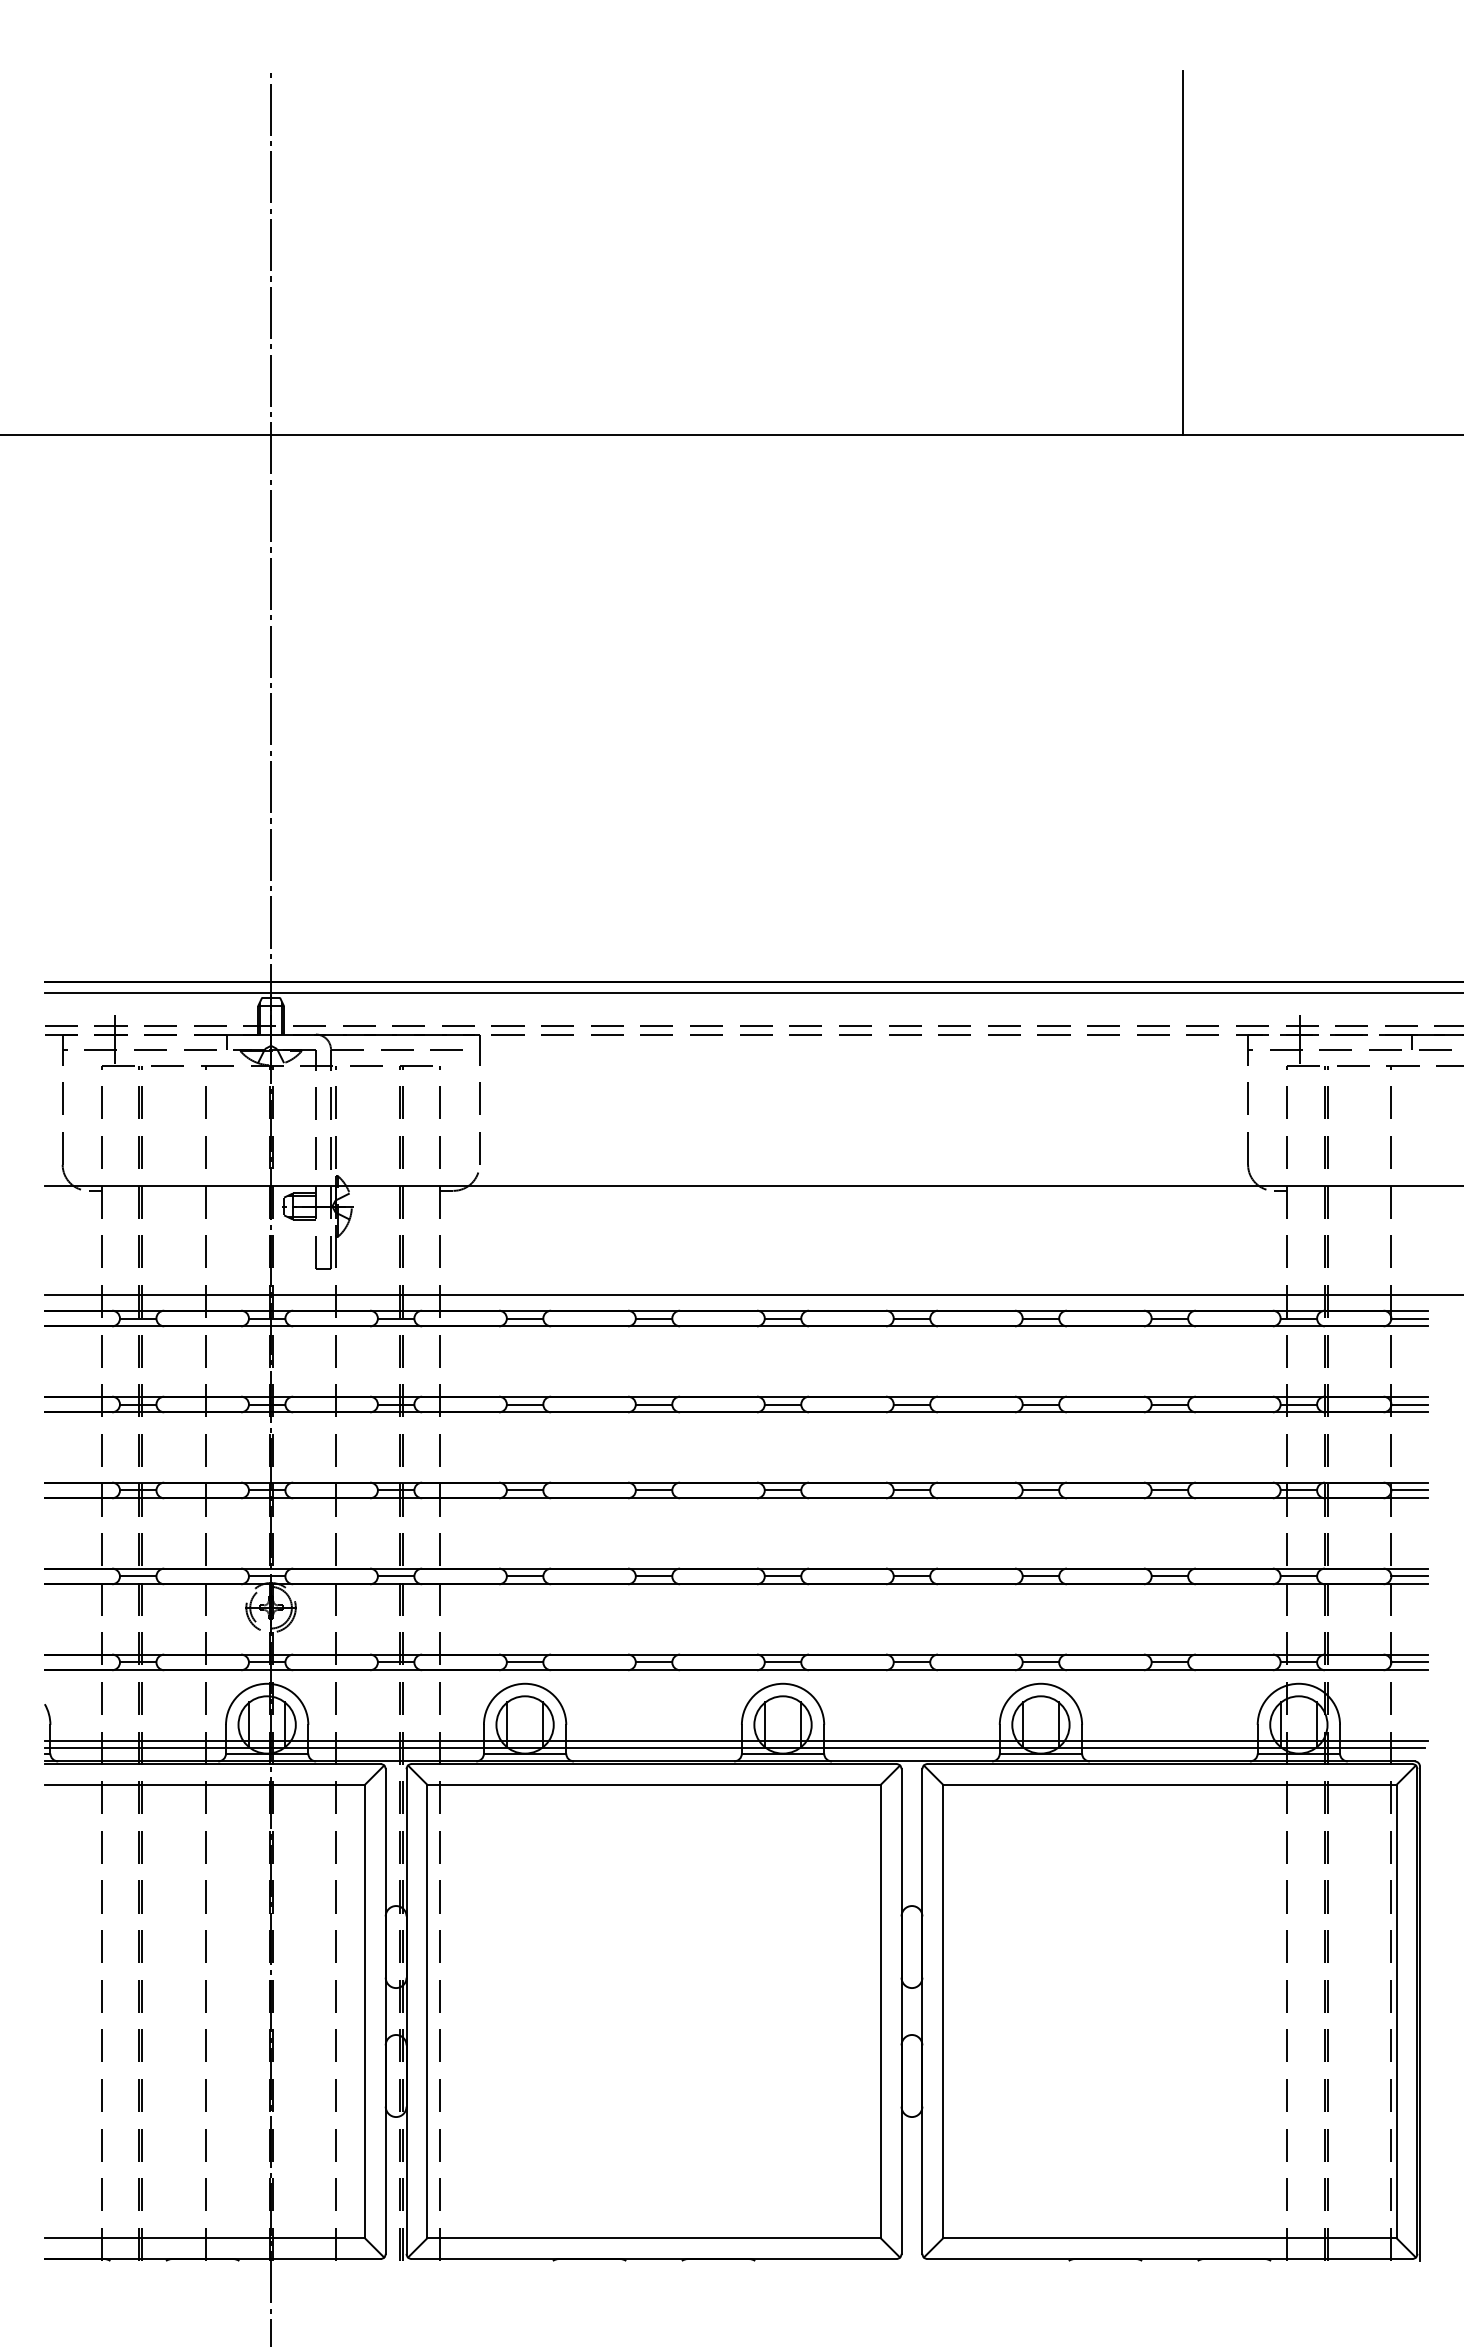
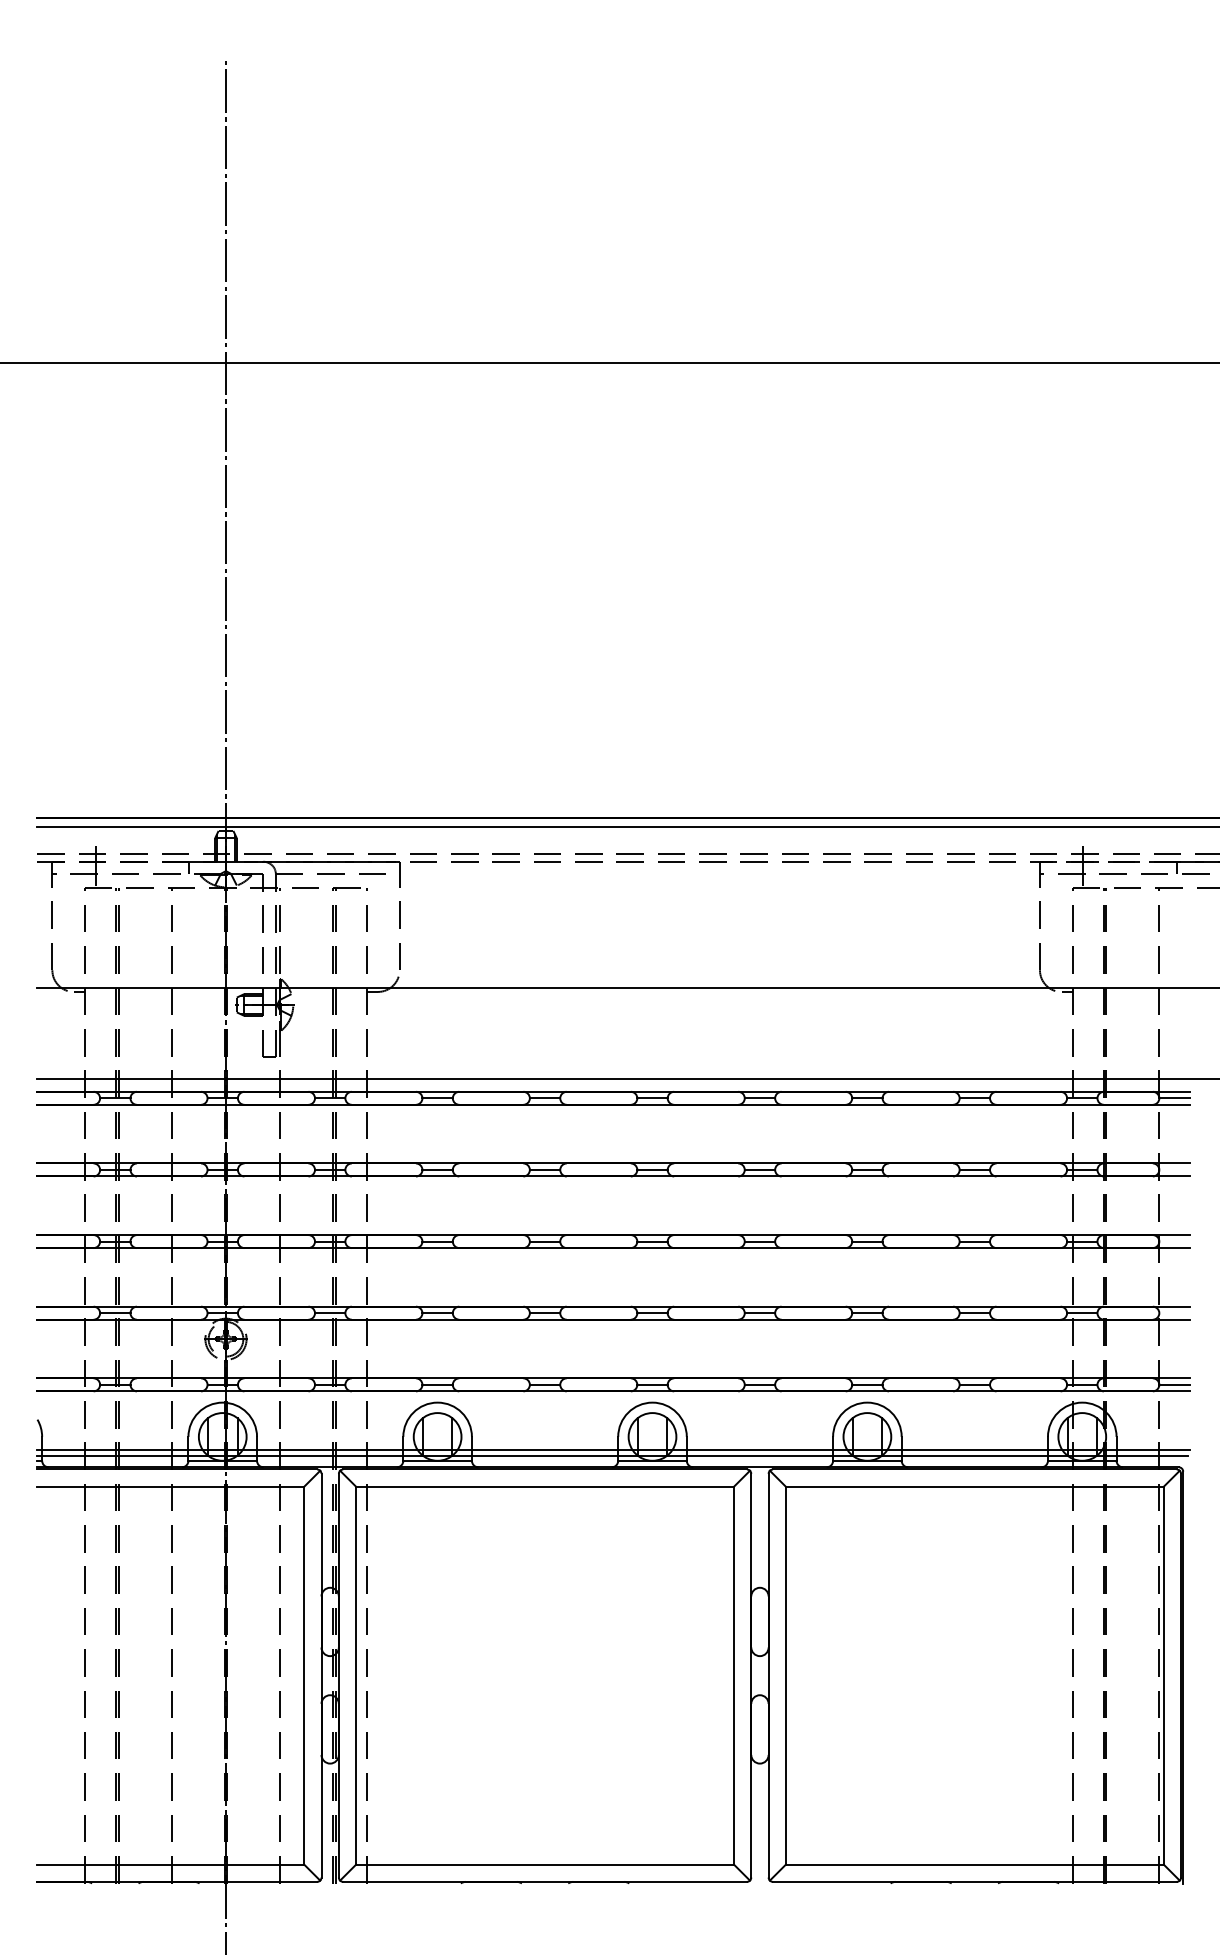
line: (1182, 252) -> (985, 210), removed
line: (1409, 1403) -> (1174, 1169), removed
line: (1409, 1490) -> (1174, 1241), removed
line: (1409, 1576) -> (1174, 1313), removed

